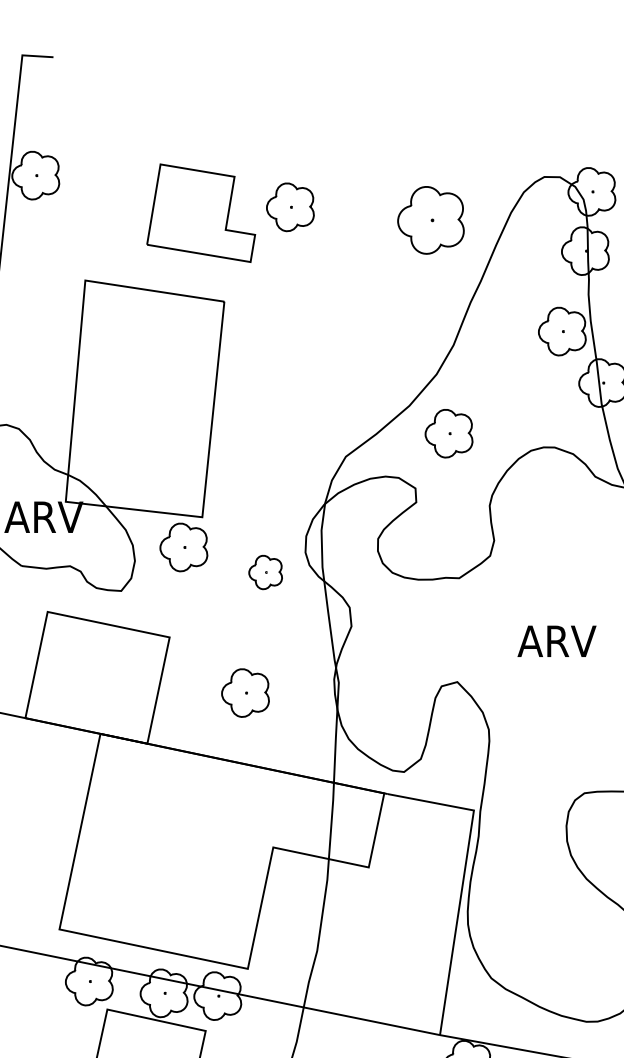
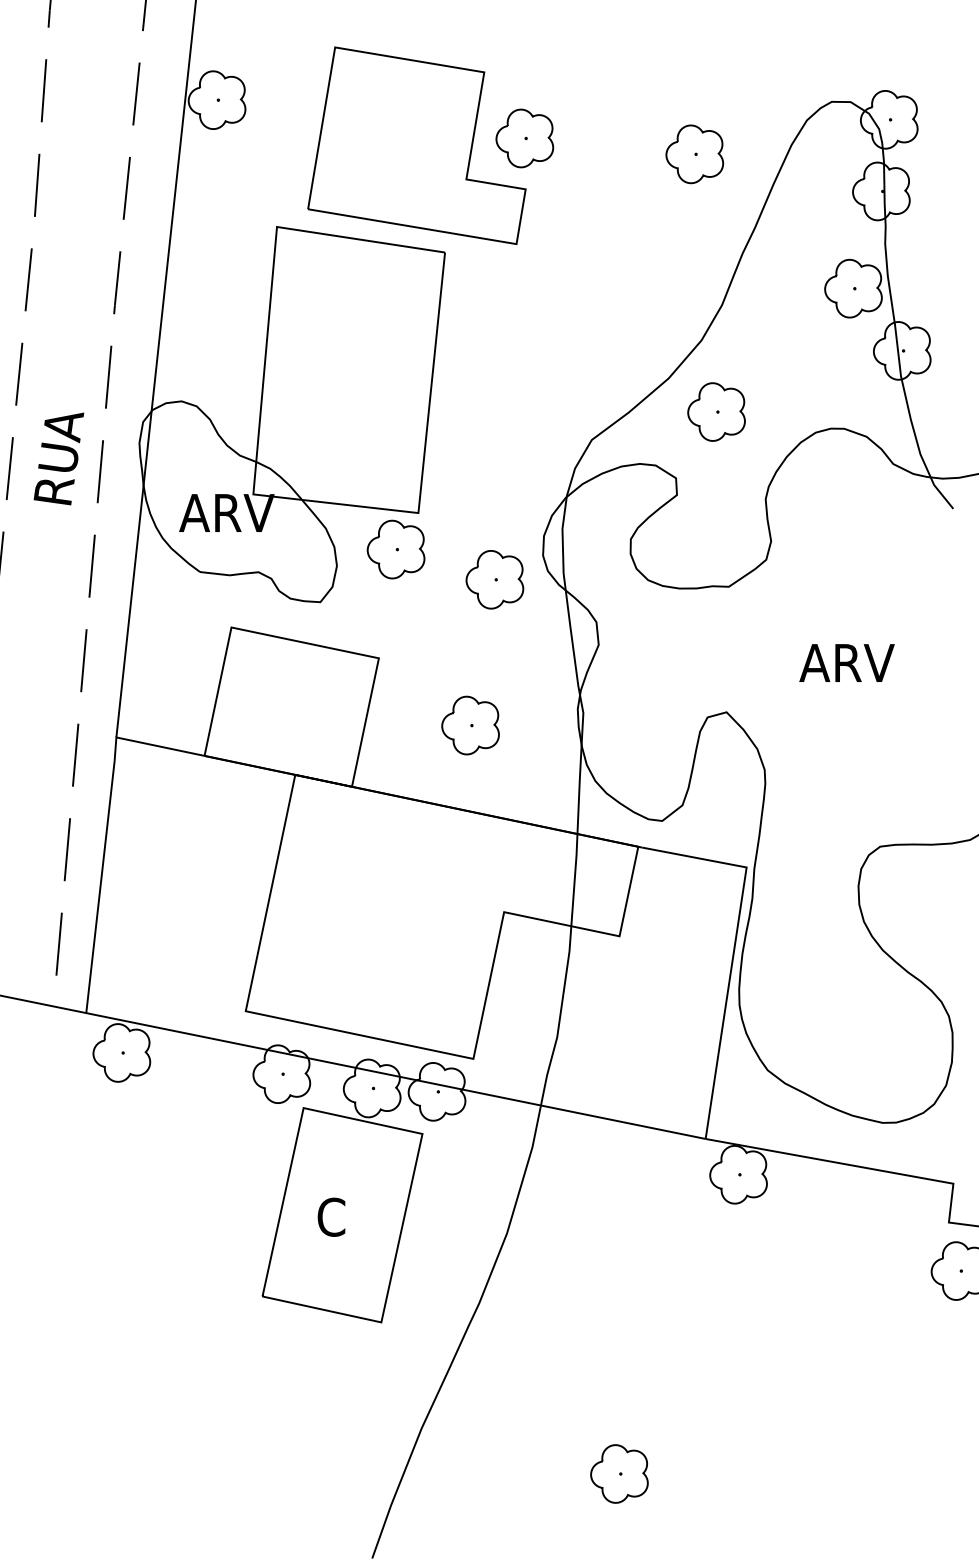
part: (200, 213) -> (416, 145), size x1.67
part: (430, 220) -> (694, 154), size x0.71
part: (265, 572) -> (494, 579), size x1.43

